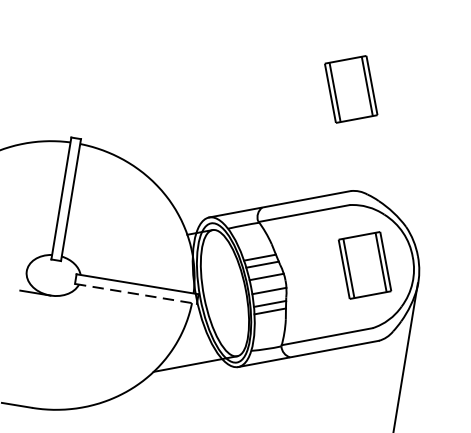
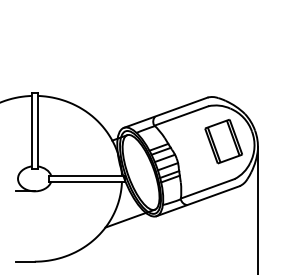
part: (350, 89) -> (197, 35), removed
line: (137, 293) -> (87, 181), dashed -> solid

